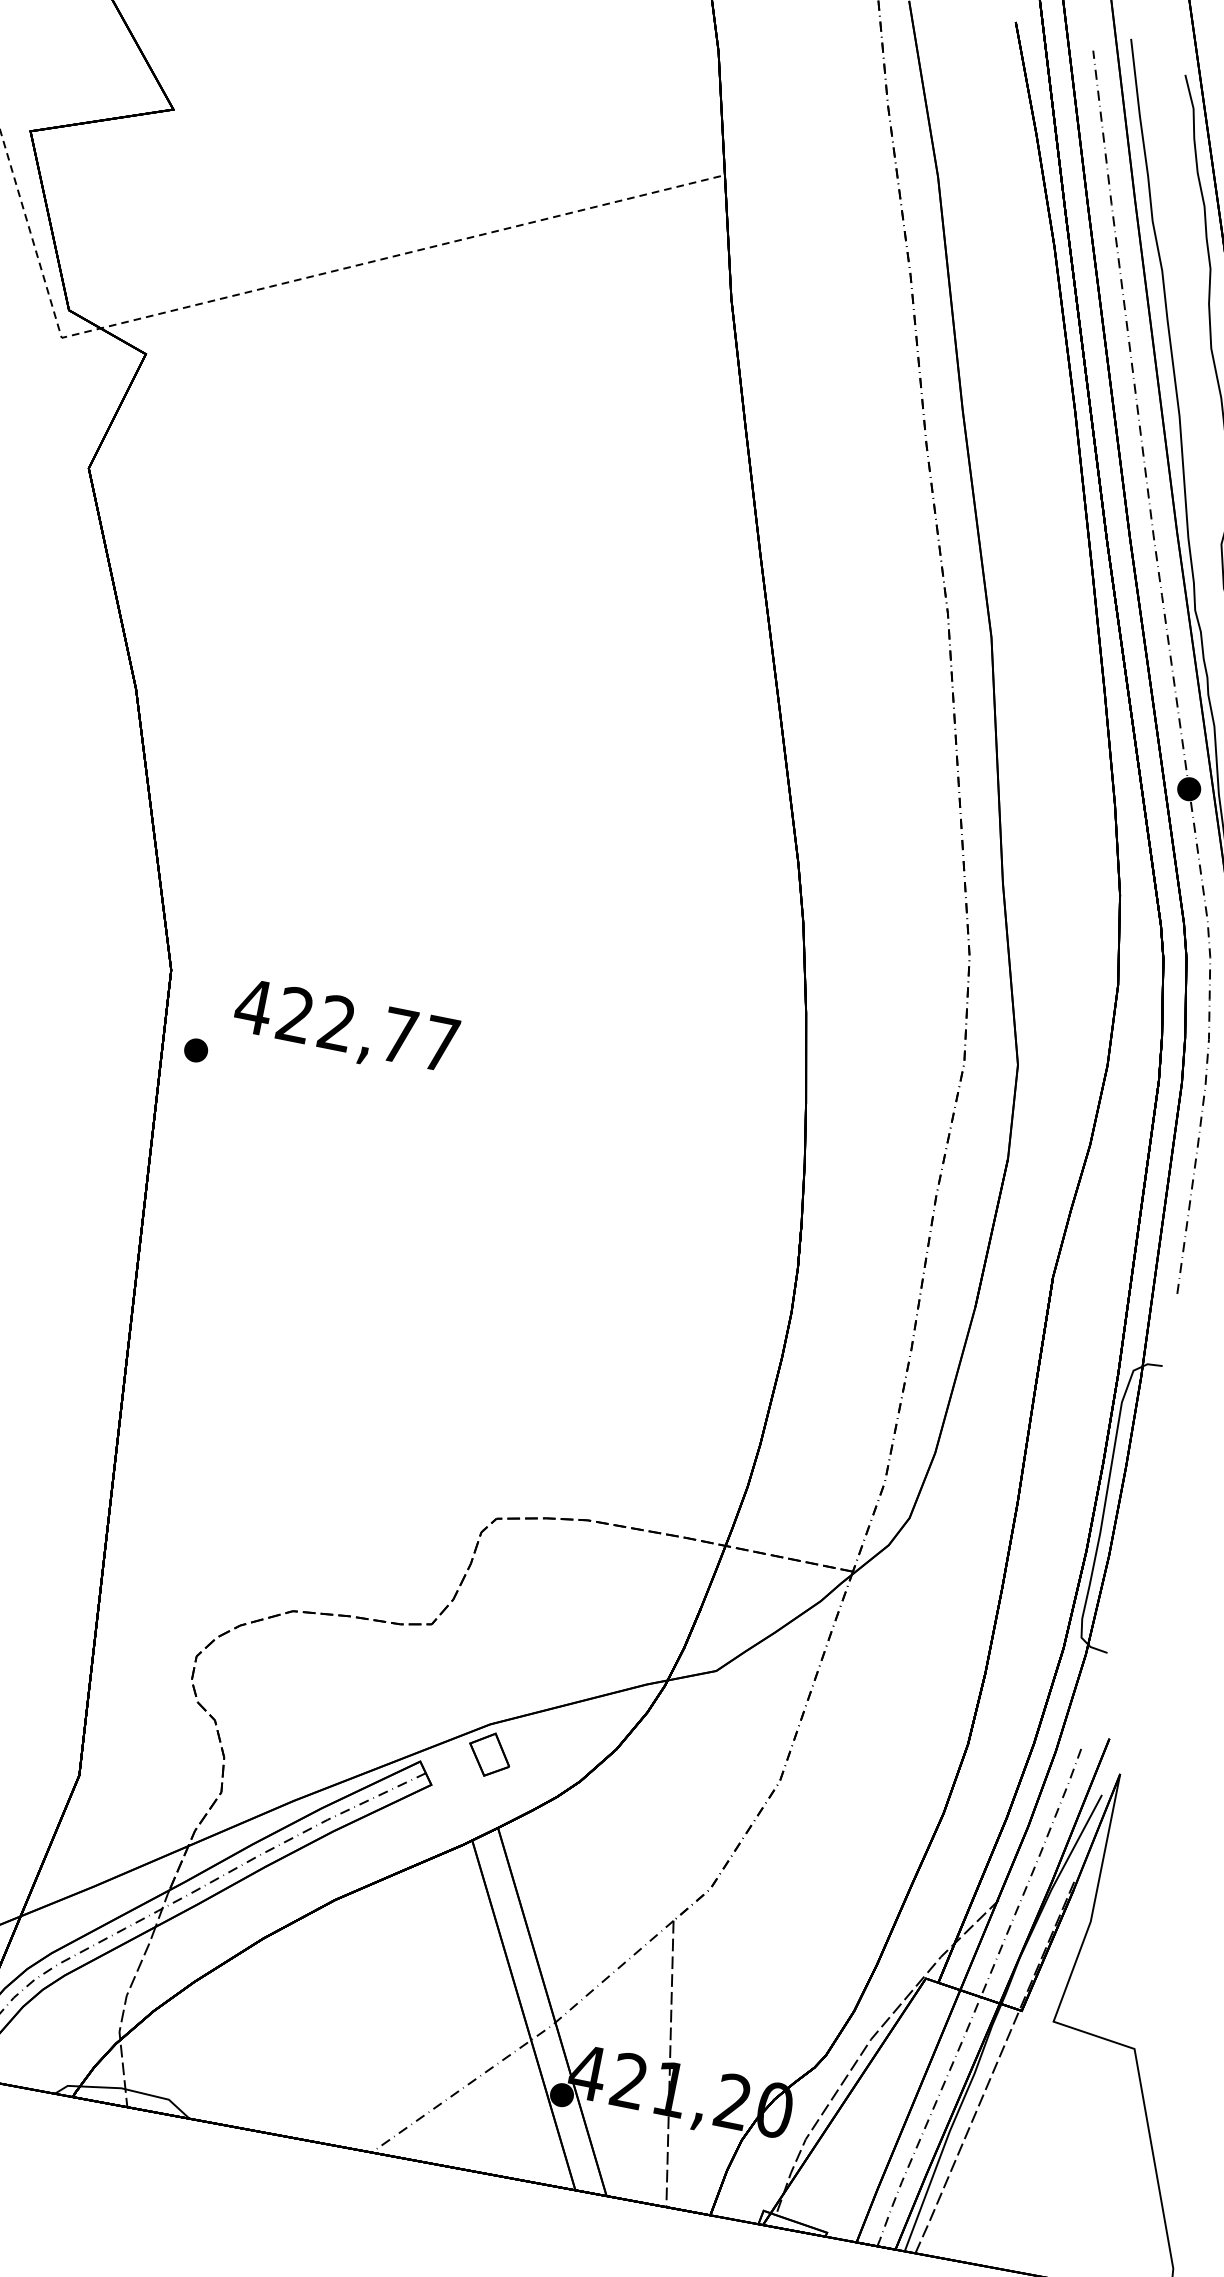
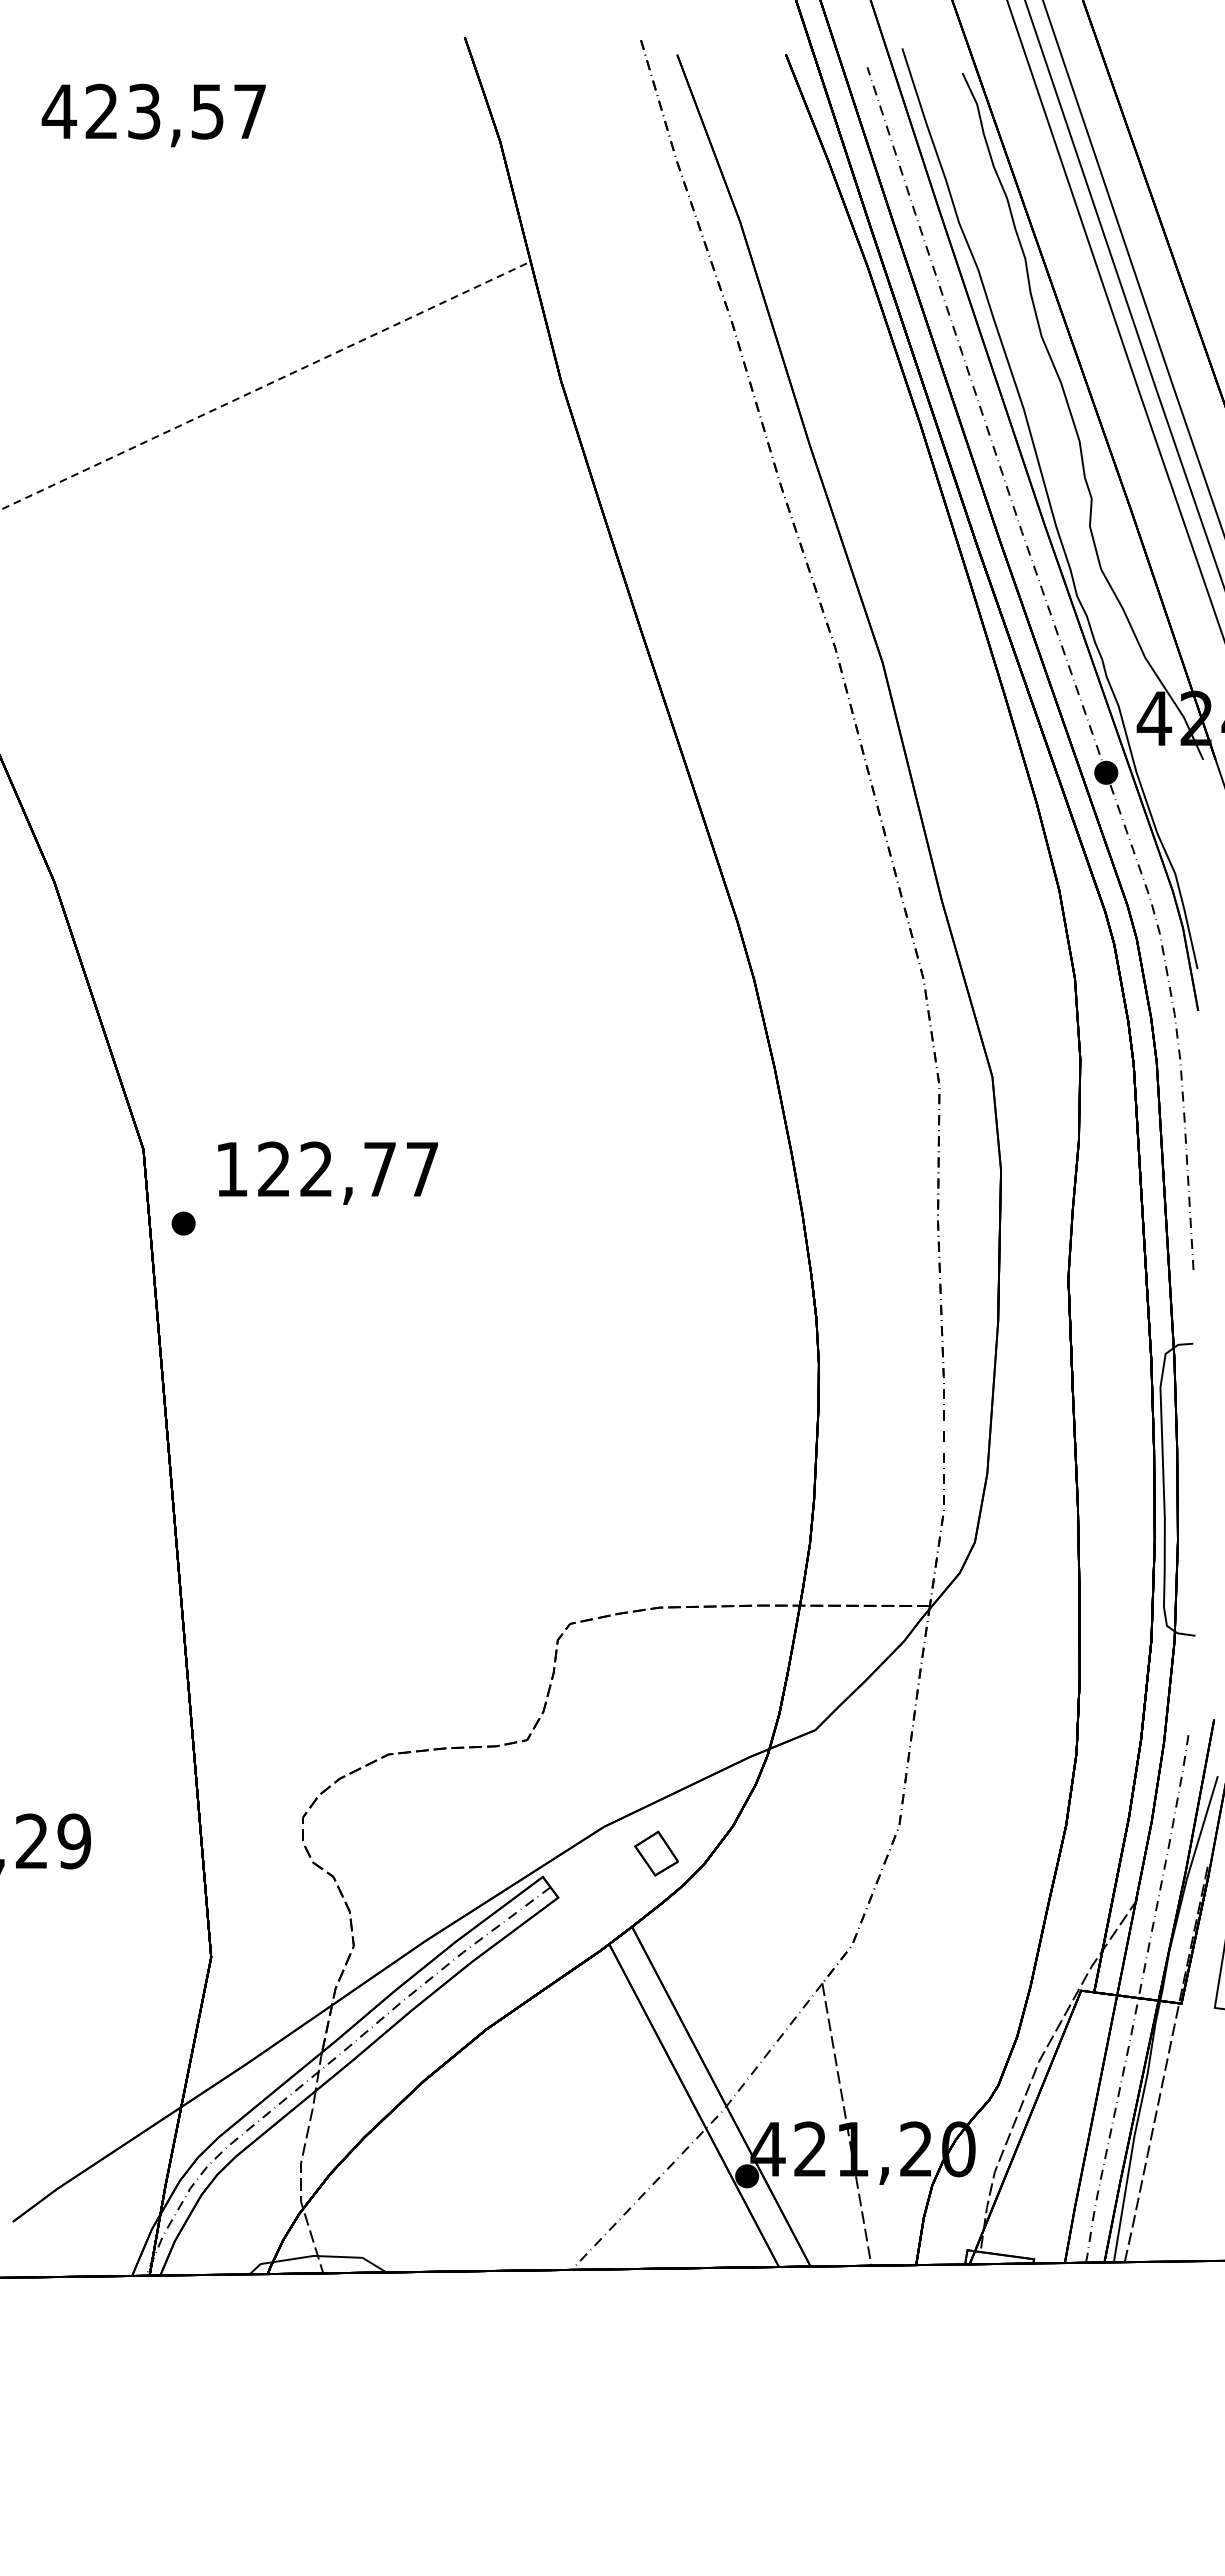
text: (253, 1006) -> (231, 1169), 422,77 -> 122,77
part: (489, 1754) -> (656, 1853), moved

